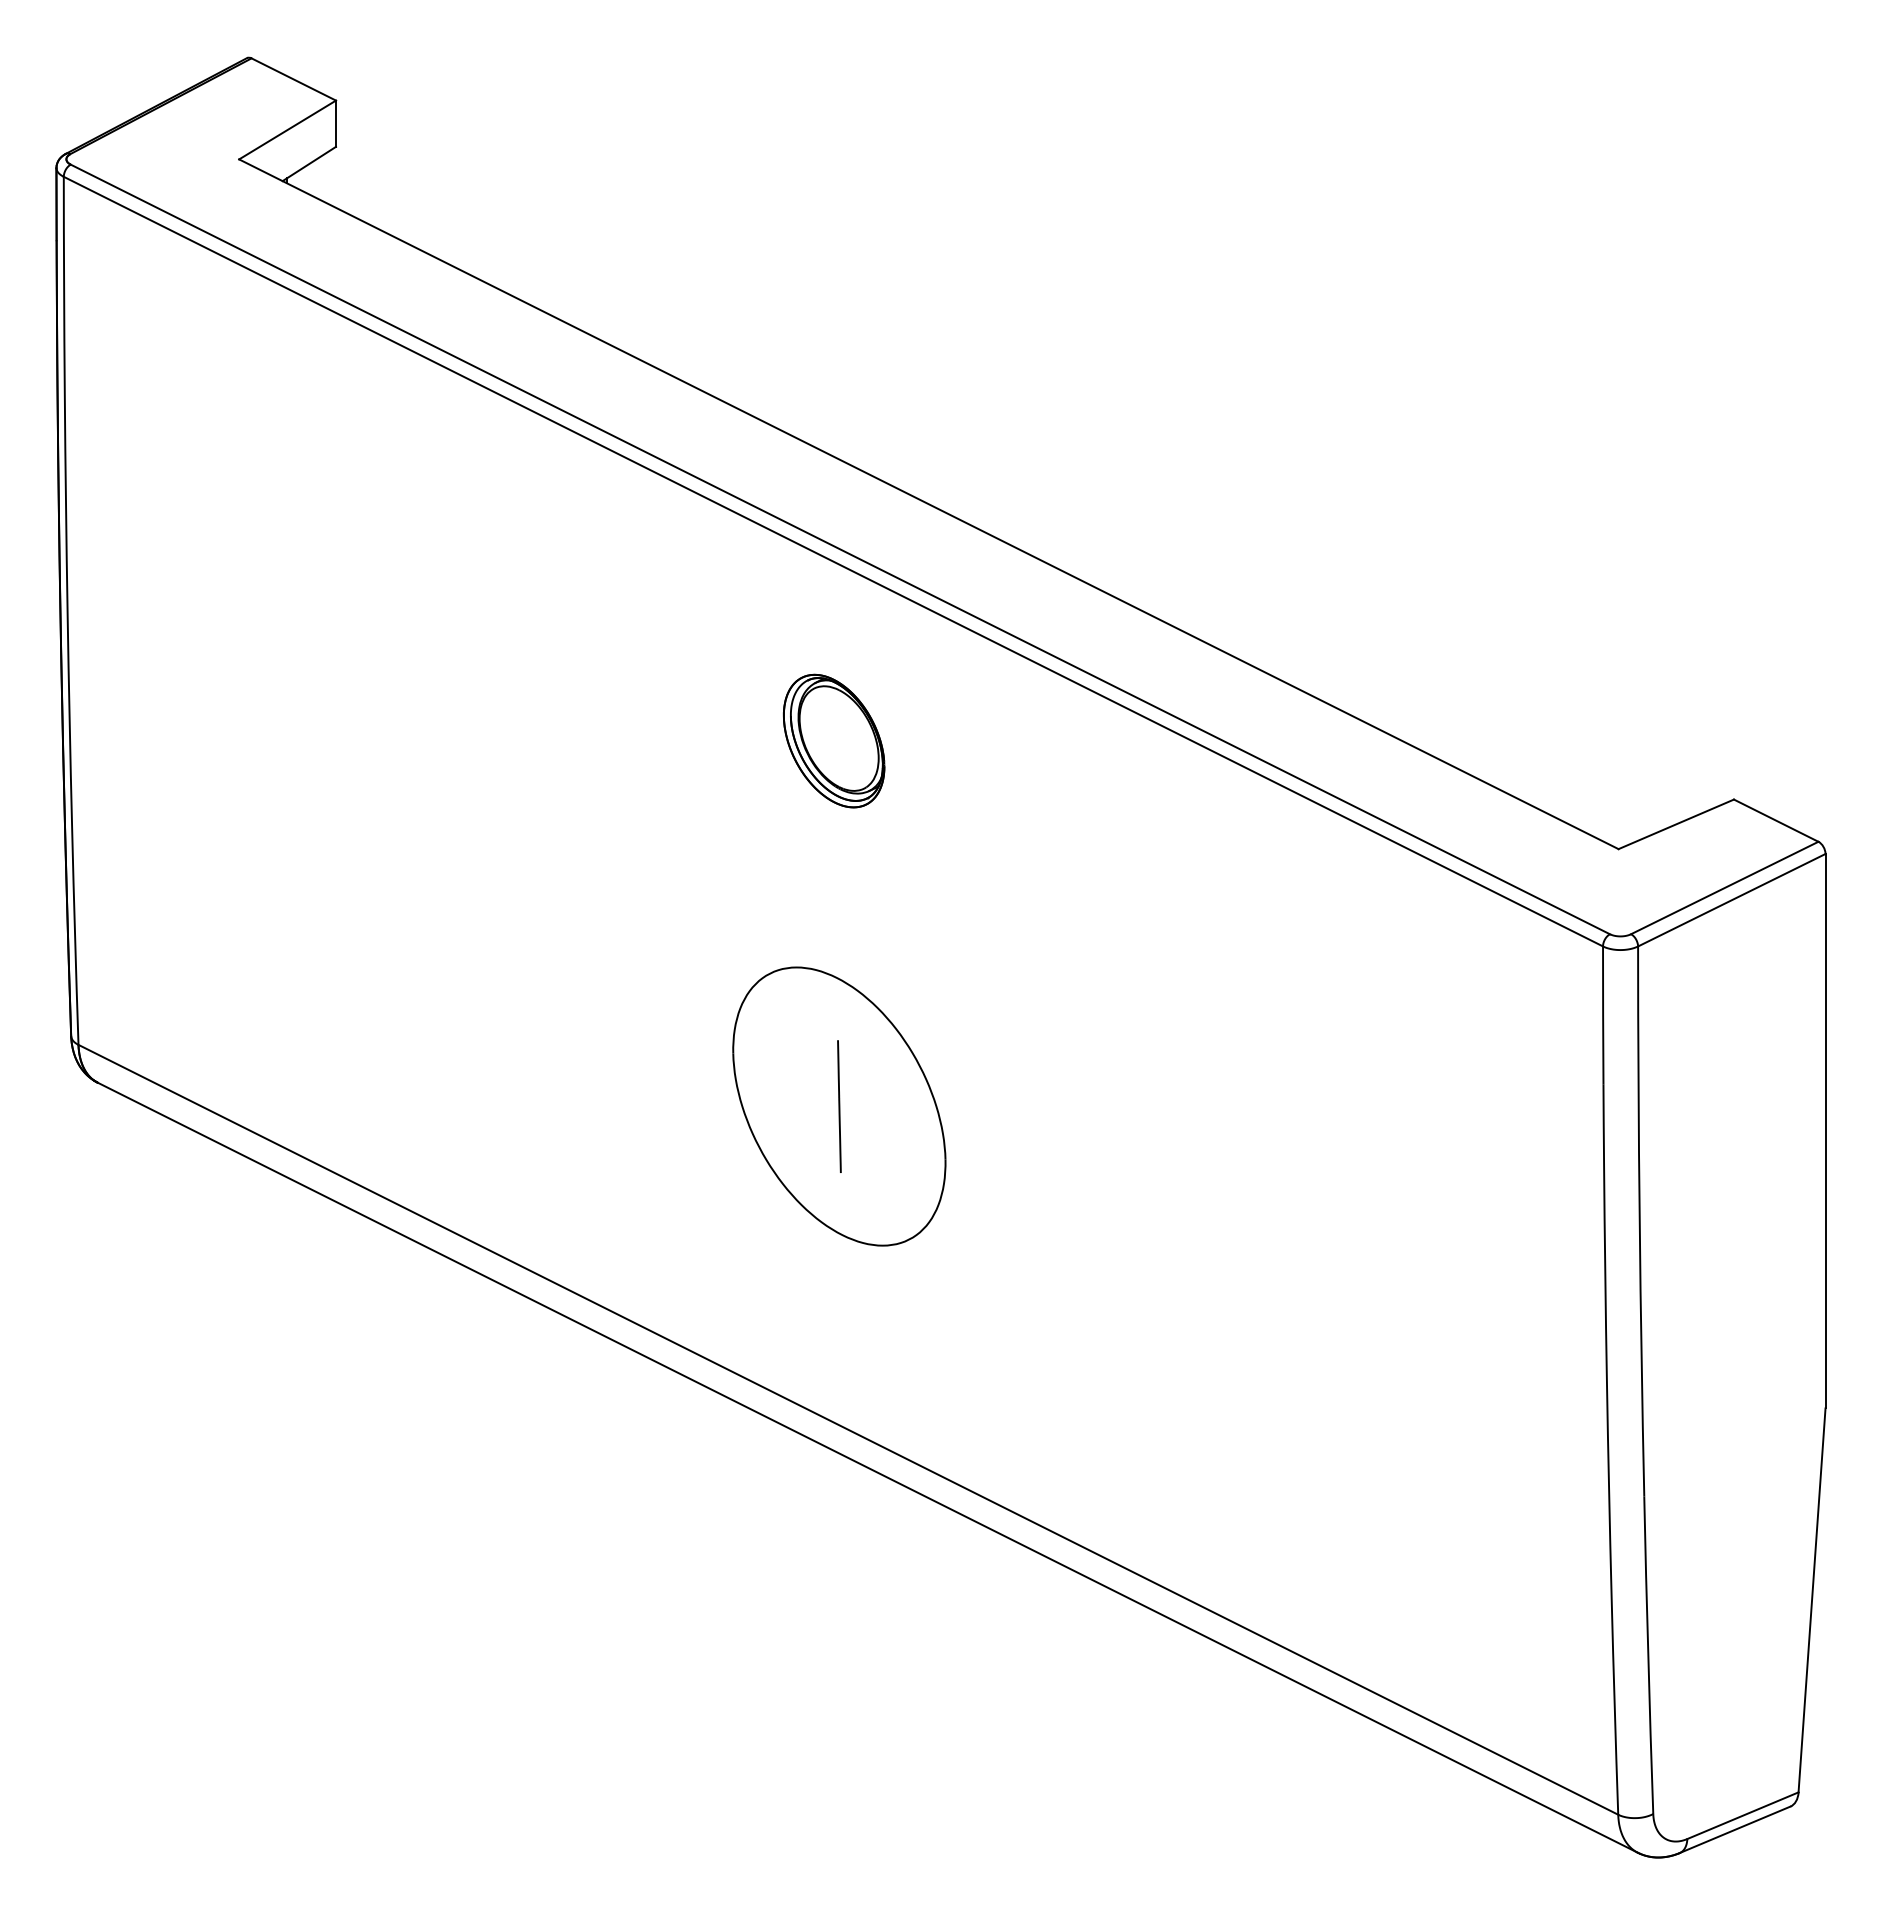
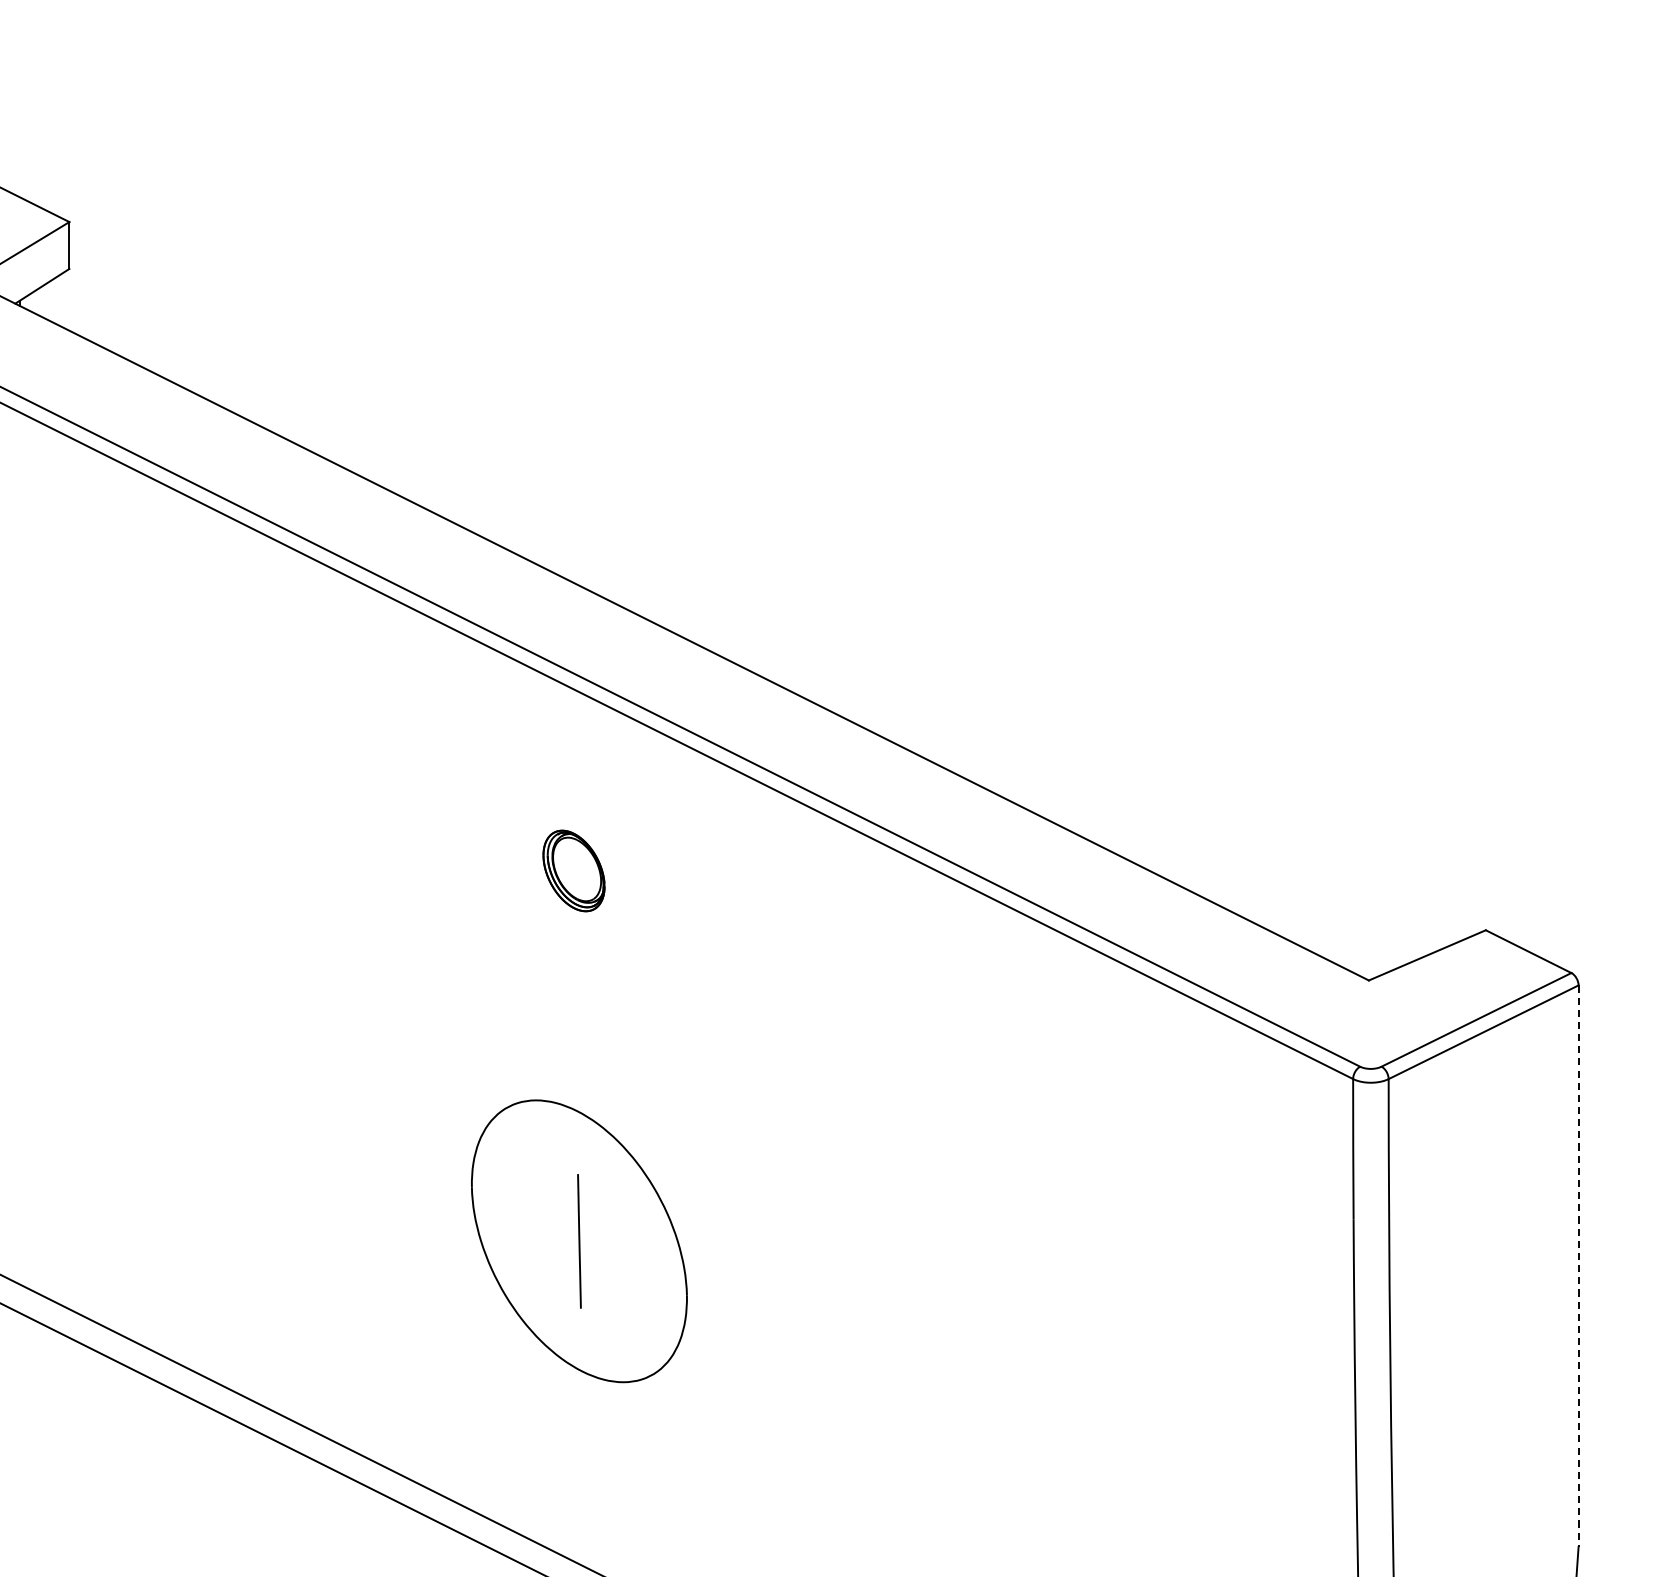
part: (833, 740) -> (573, 870), size x0.6
line: (1825, 1131) -> (1578, 1266), solid -> dashed

